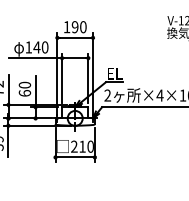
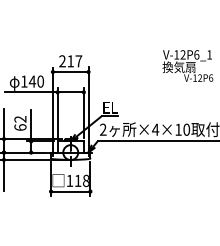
text: (74, 27) -> (70, 61), 190 -> 217
text: (24, 85) -> (20, 119), 60 -> 62
text: (81, 146) -> (77, 180), 210 -> 118

